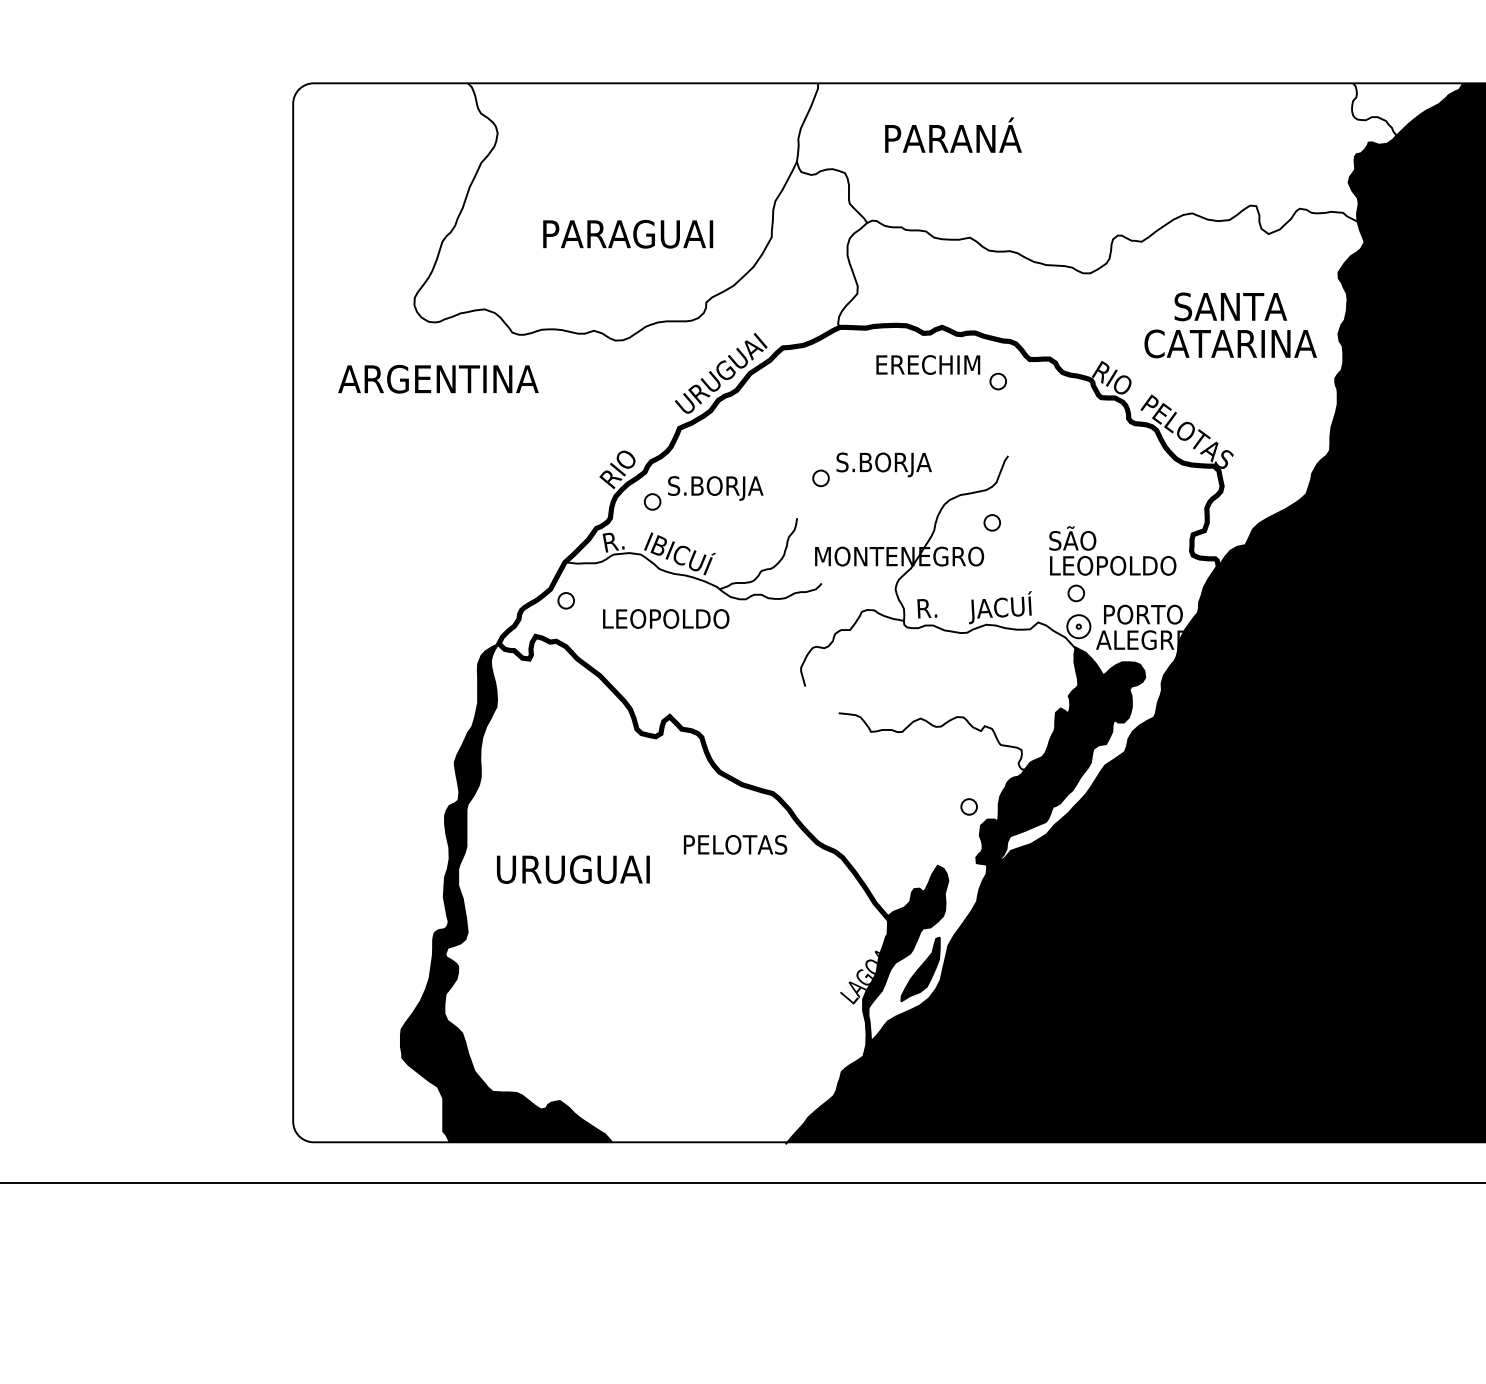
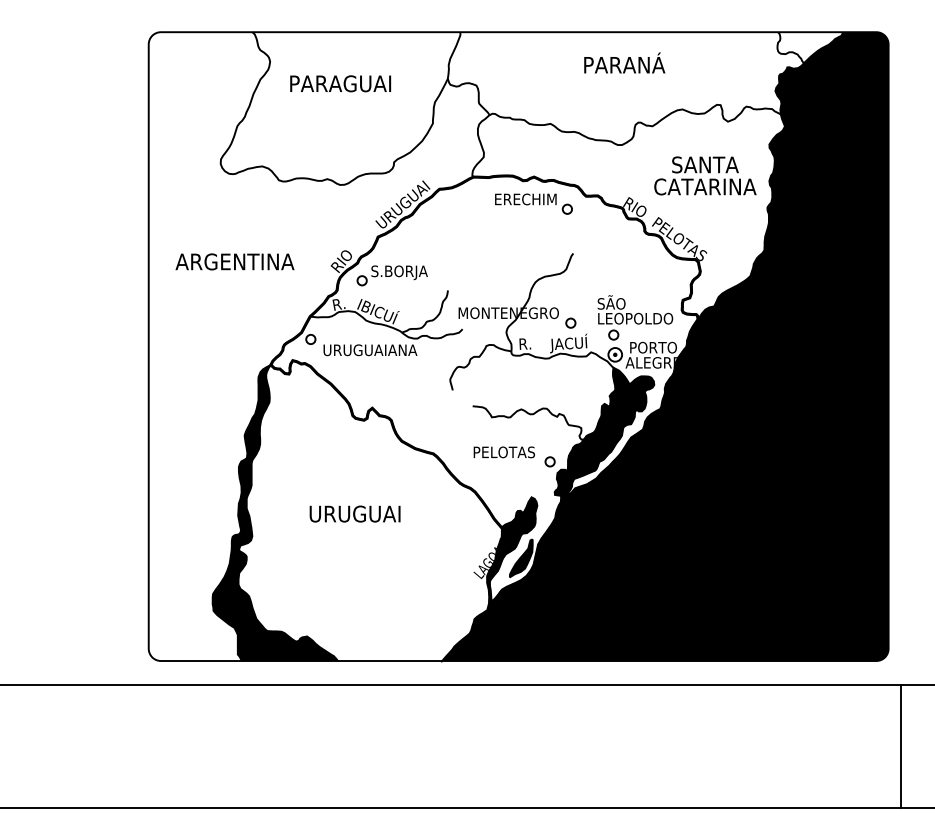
text: (952, 134) -> (624, 62), moved
text: (627, 233) -> (340, 83), moved
text: (437, 378) -> (234, 261), moved
part: (870, 469) -> (491, 261), removed
circle: (991, 521) -> (570, 322), moved
text: (666, 619) -> (370, 350), LEOPOLDO -> URUGUAIANA
text: (734, 845) -> (503, 452), moved
text: (572, 868) -> (354, 513), moved

